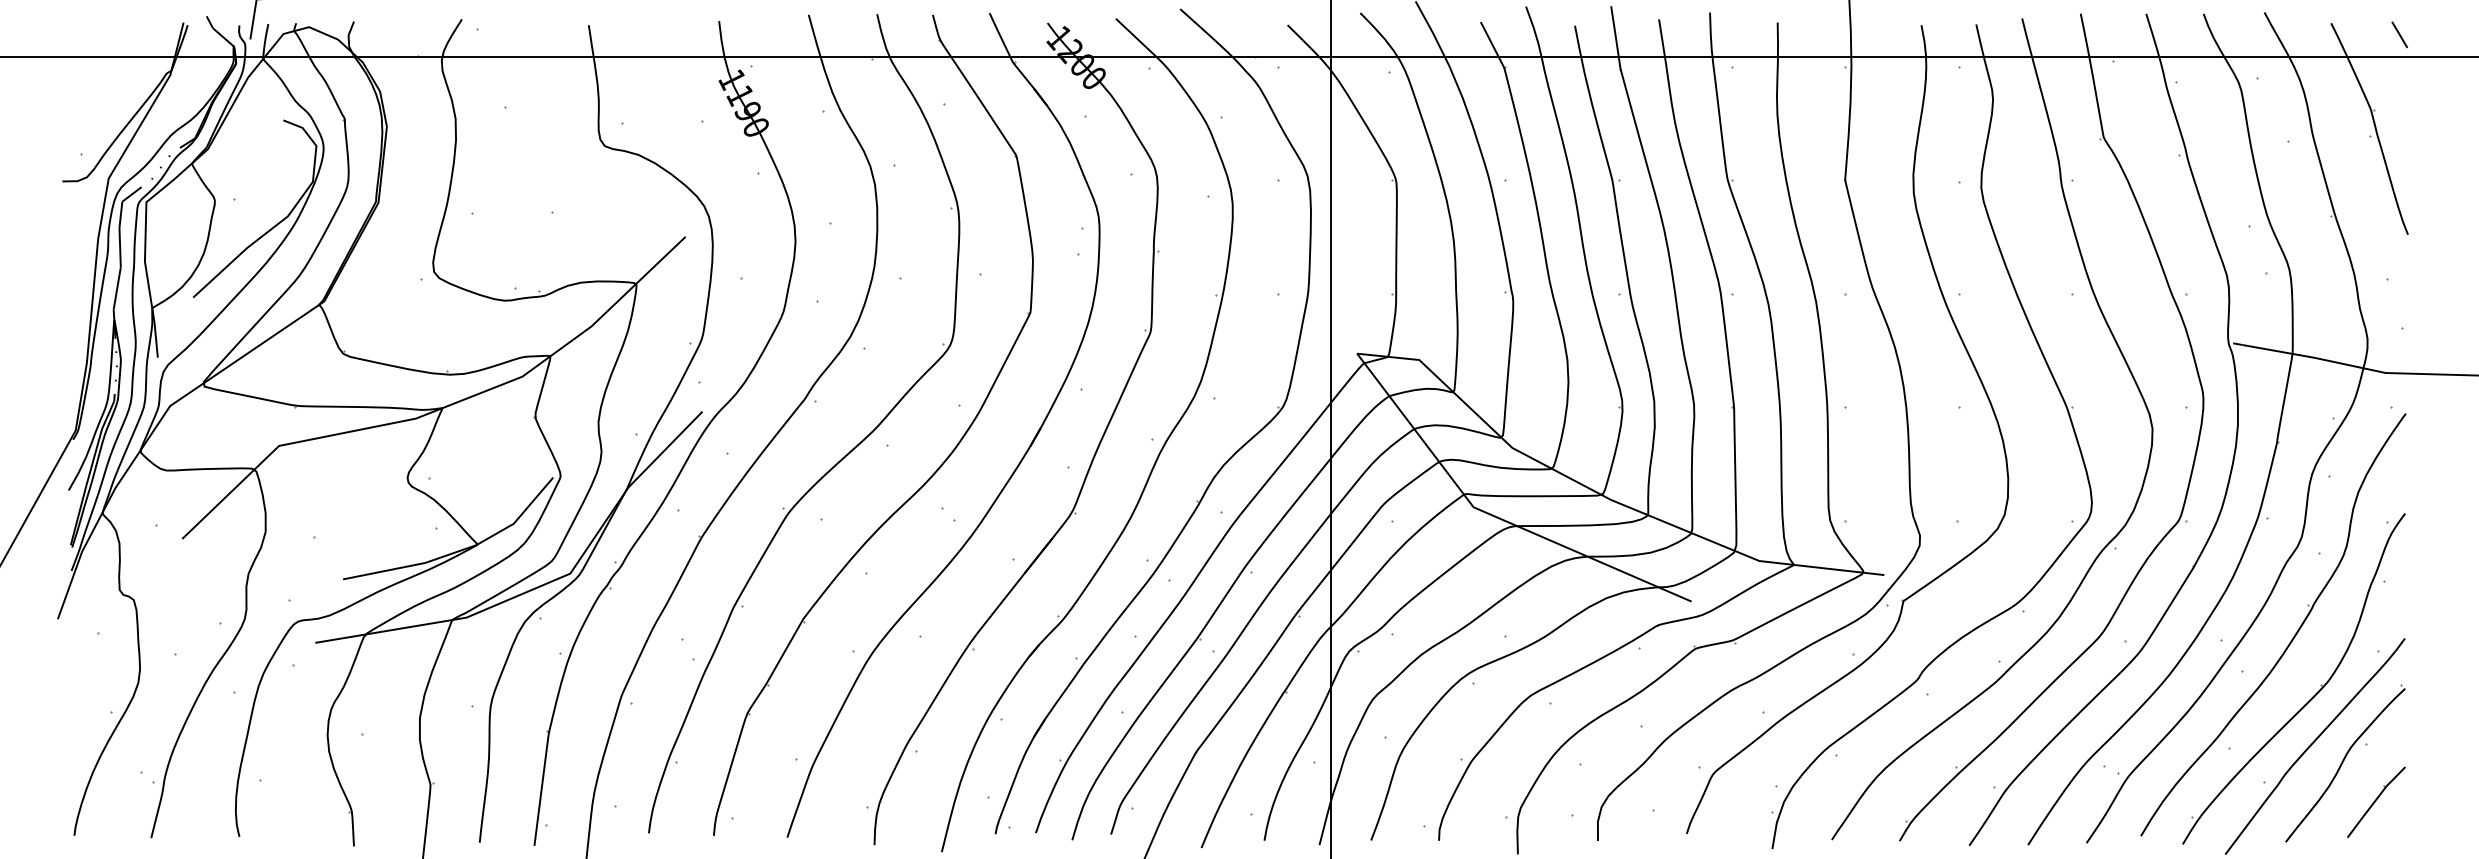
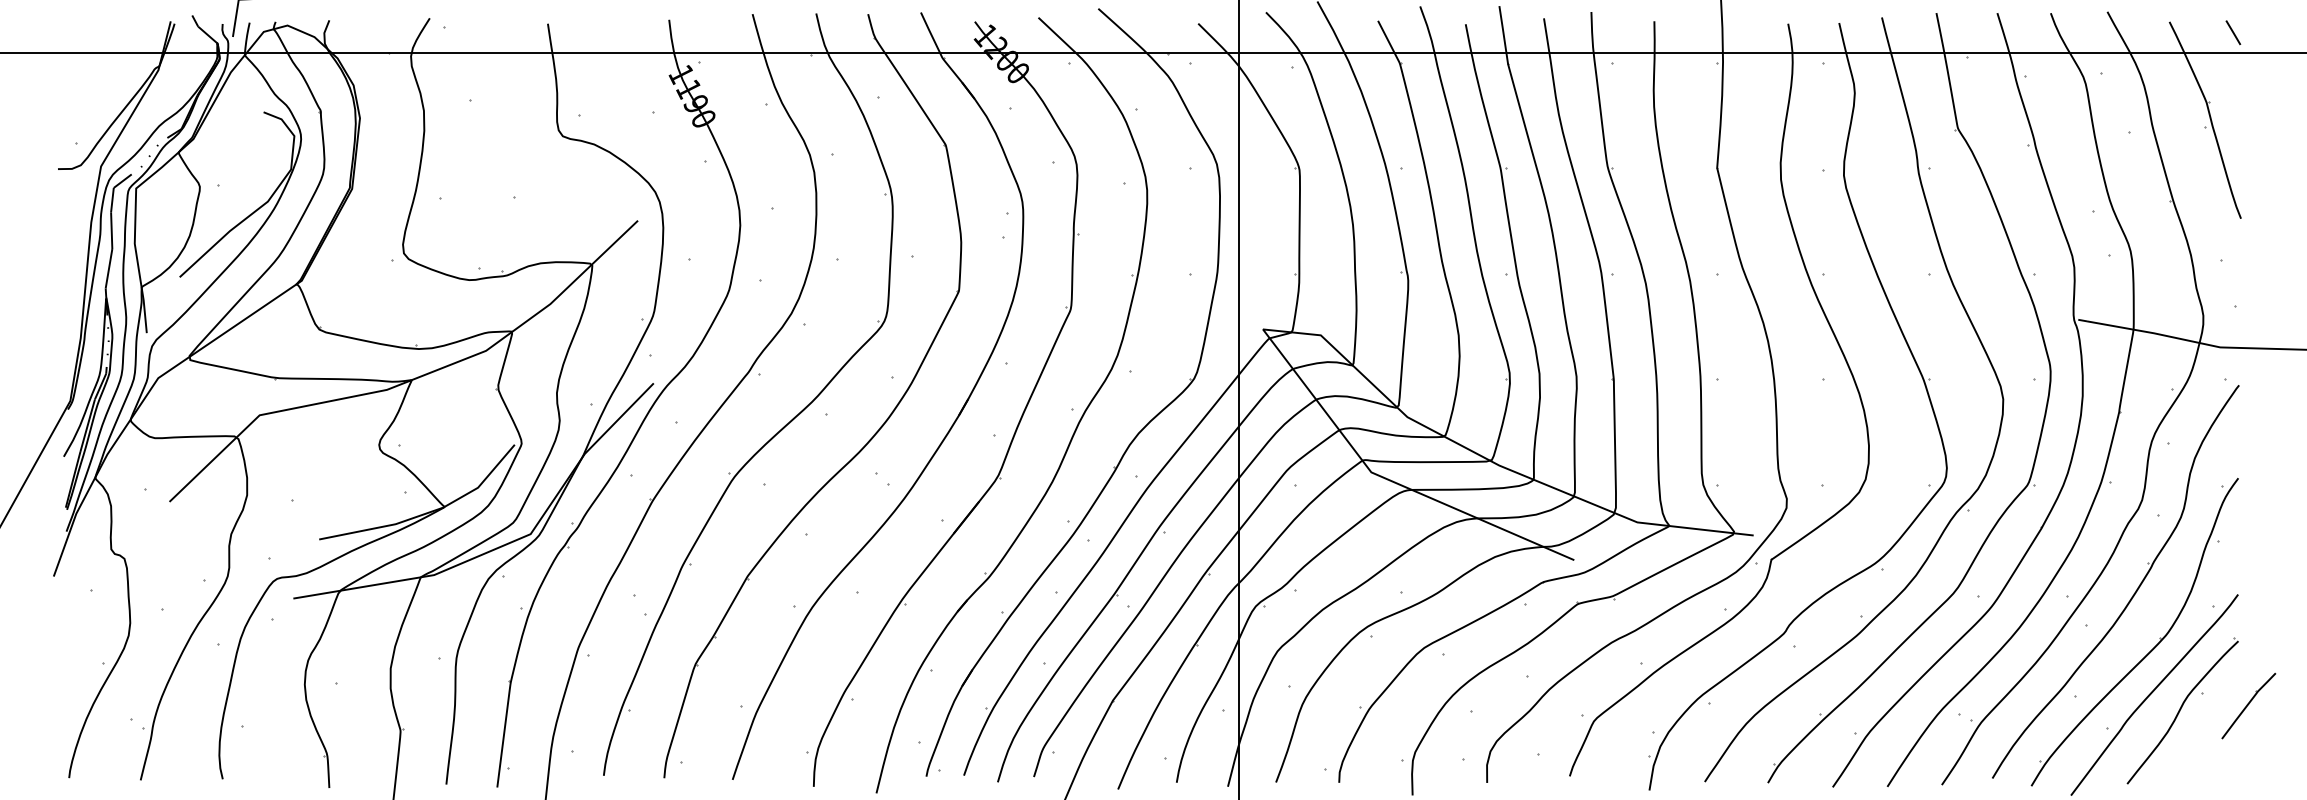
part: (2376, 801) -> (2248, 705), moved

